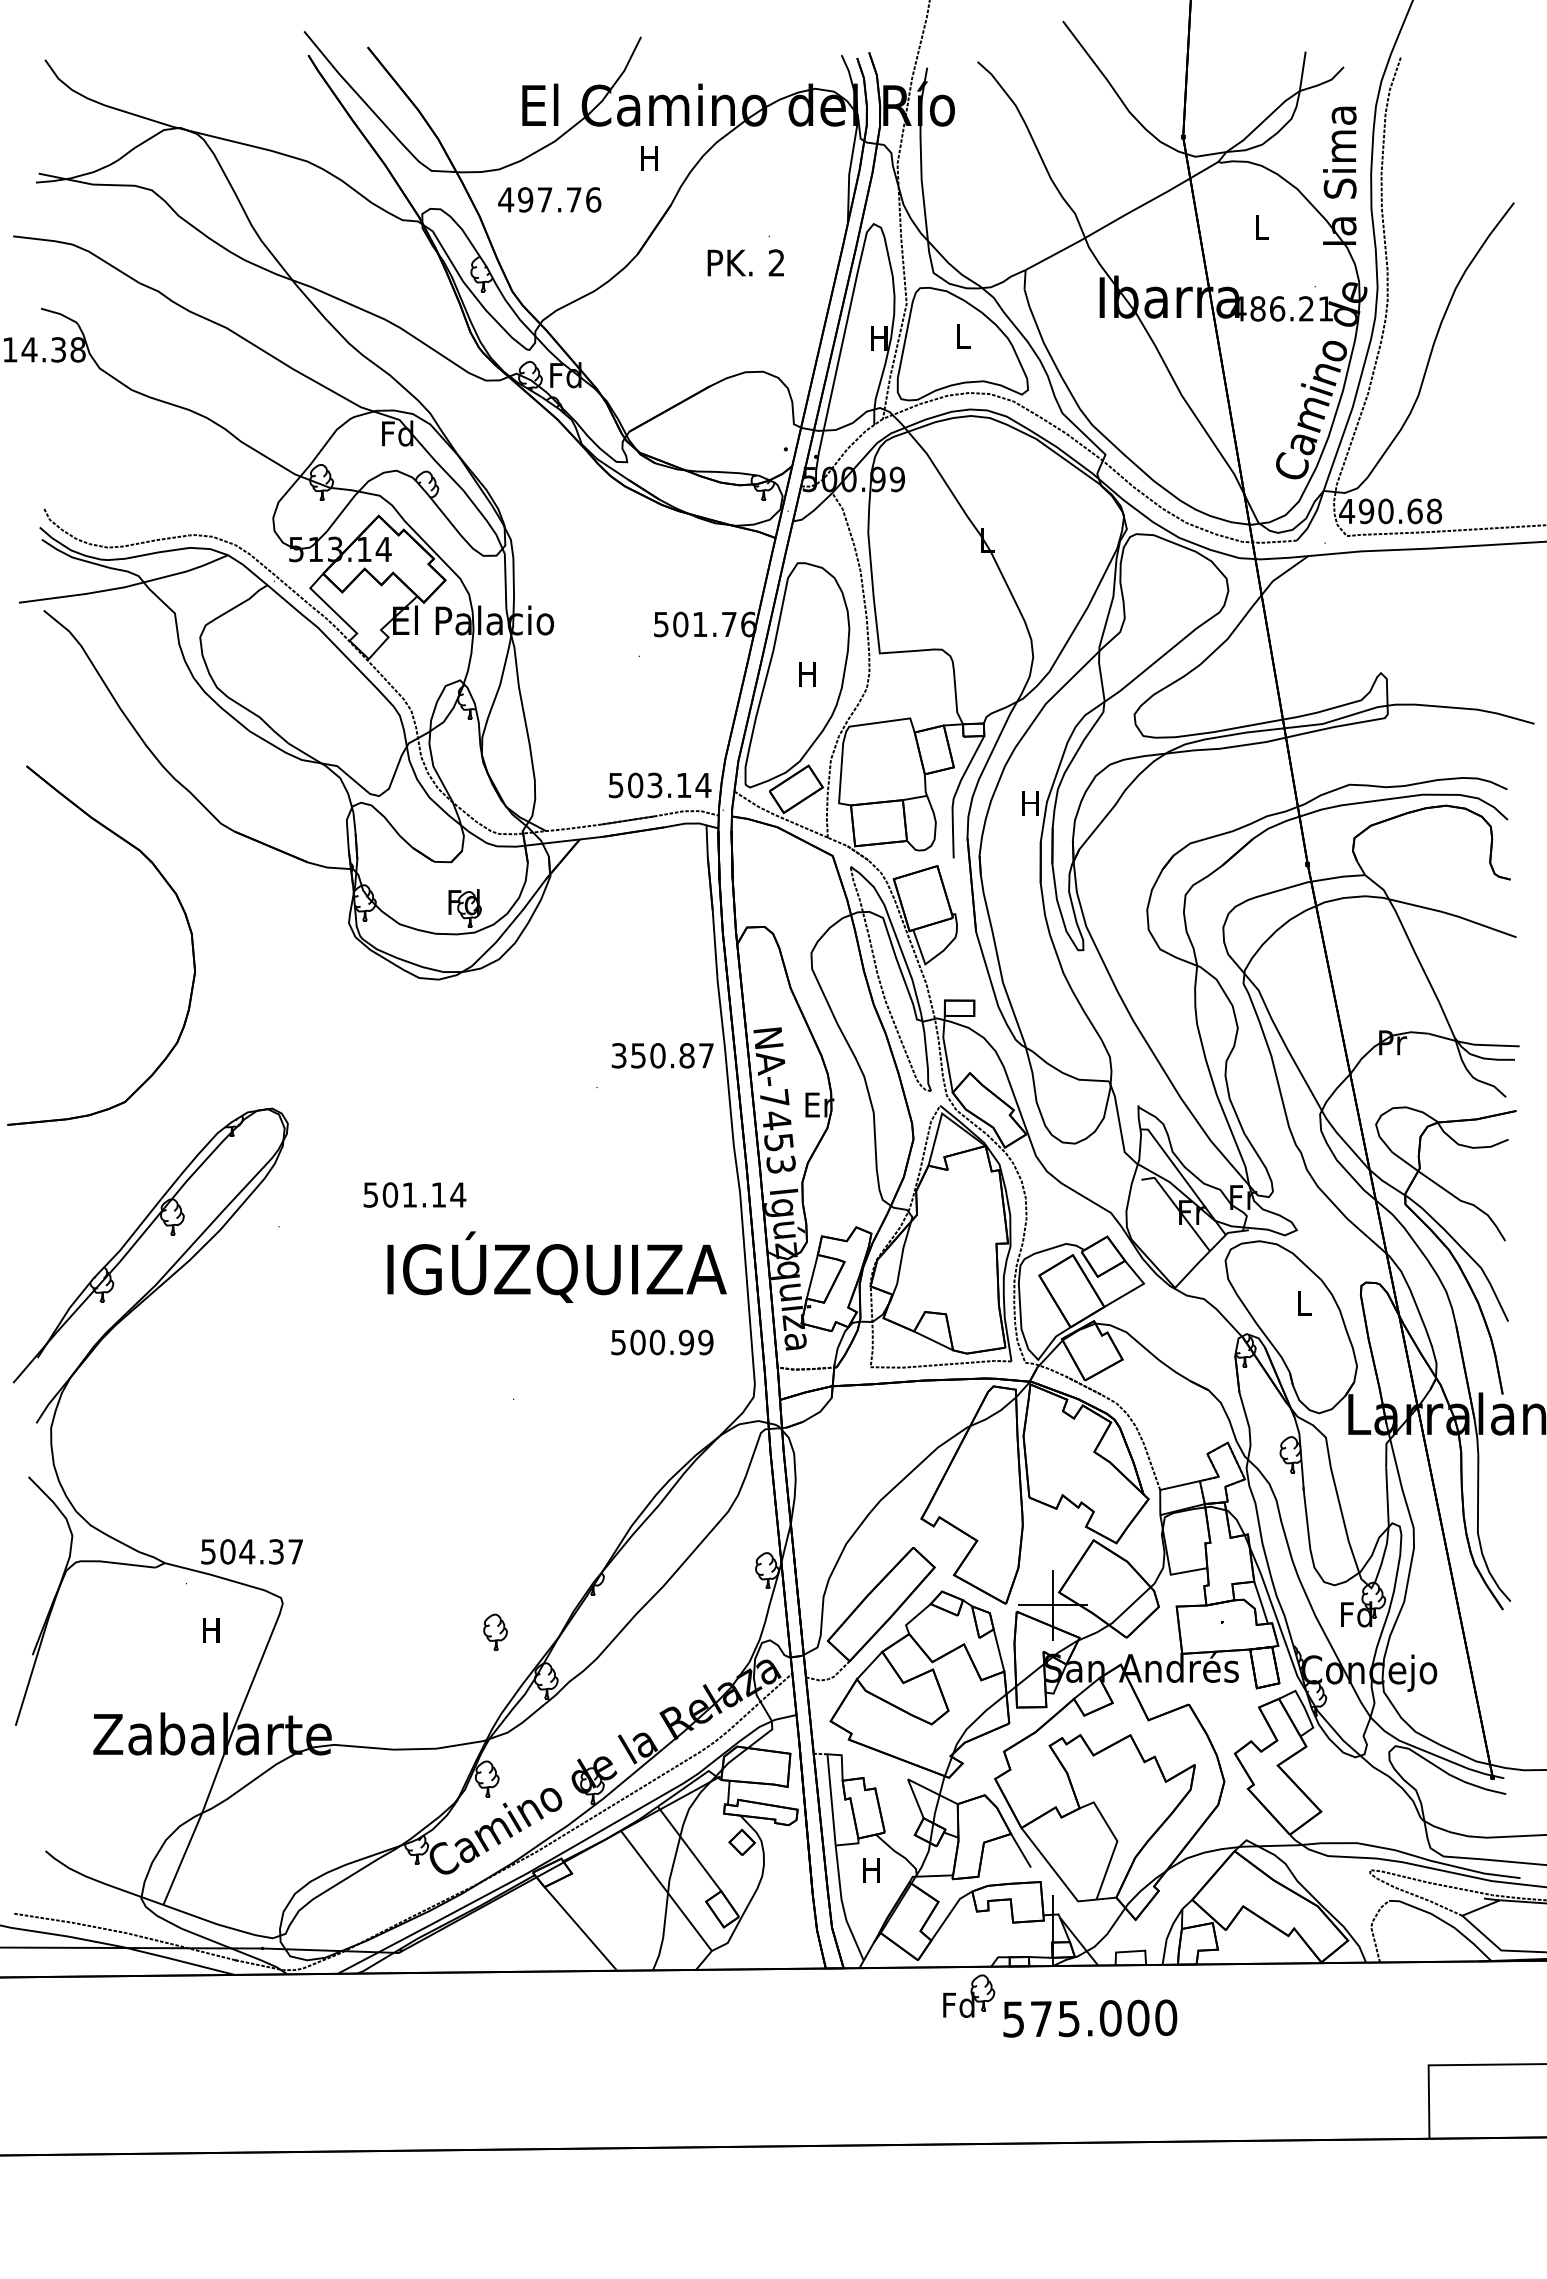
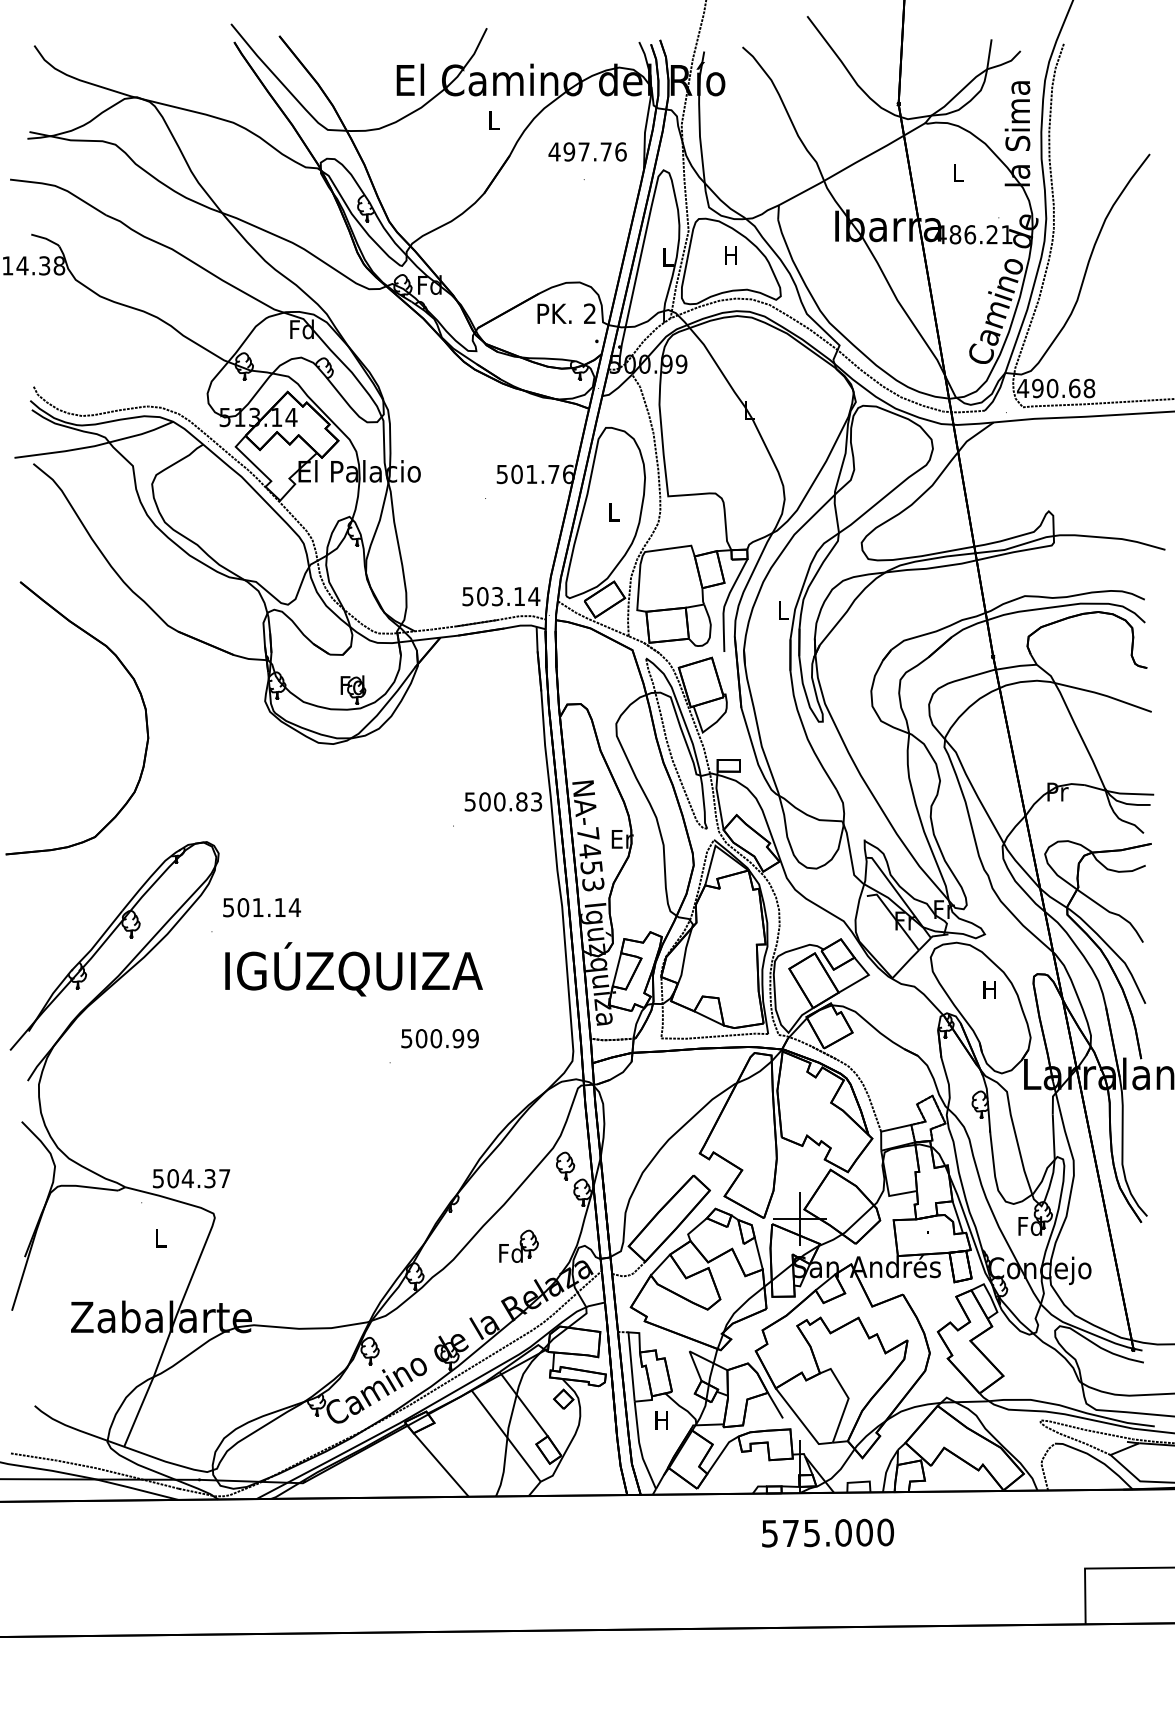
text: (649, 158) -> (493, 120), H -> L
text: (549, 199) -> (587, 151), moved
text: (745, 262) -> (566, 313), moved
text: (962, 336) -> (731, 255), L -> H
text: (879, 338) -> (667, 257), H -> L
text: (807, 674) -> (613, 512), H -> L
text: (1030, 803) -> (782, 610), H -> L
text: (662, 1055) -> (503, 801), 350.87 -> 500.83
text: (414, 1194) -> (261, 907), moved
text: (556, 1266) -> (353, 968), moved
text: (1303, 1303) -> (989, 990), L -> H
text: (662, 1342) -> (440, 1038), moved
text: (211, 1630) -> (160, 1238), H -> L
part: (495, 1631) -> (565, 1165), moved
part: (969, 1995) -> (519, 1245), moved

